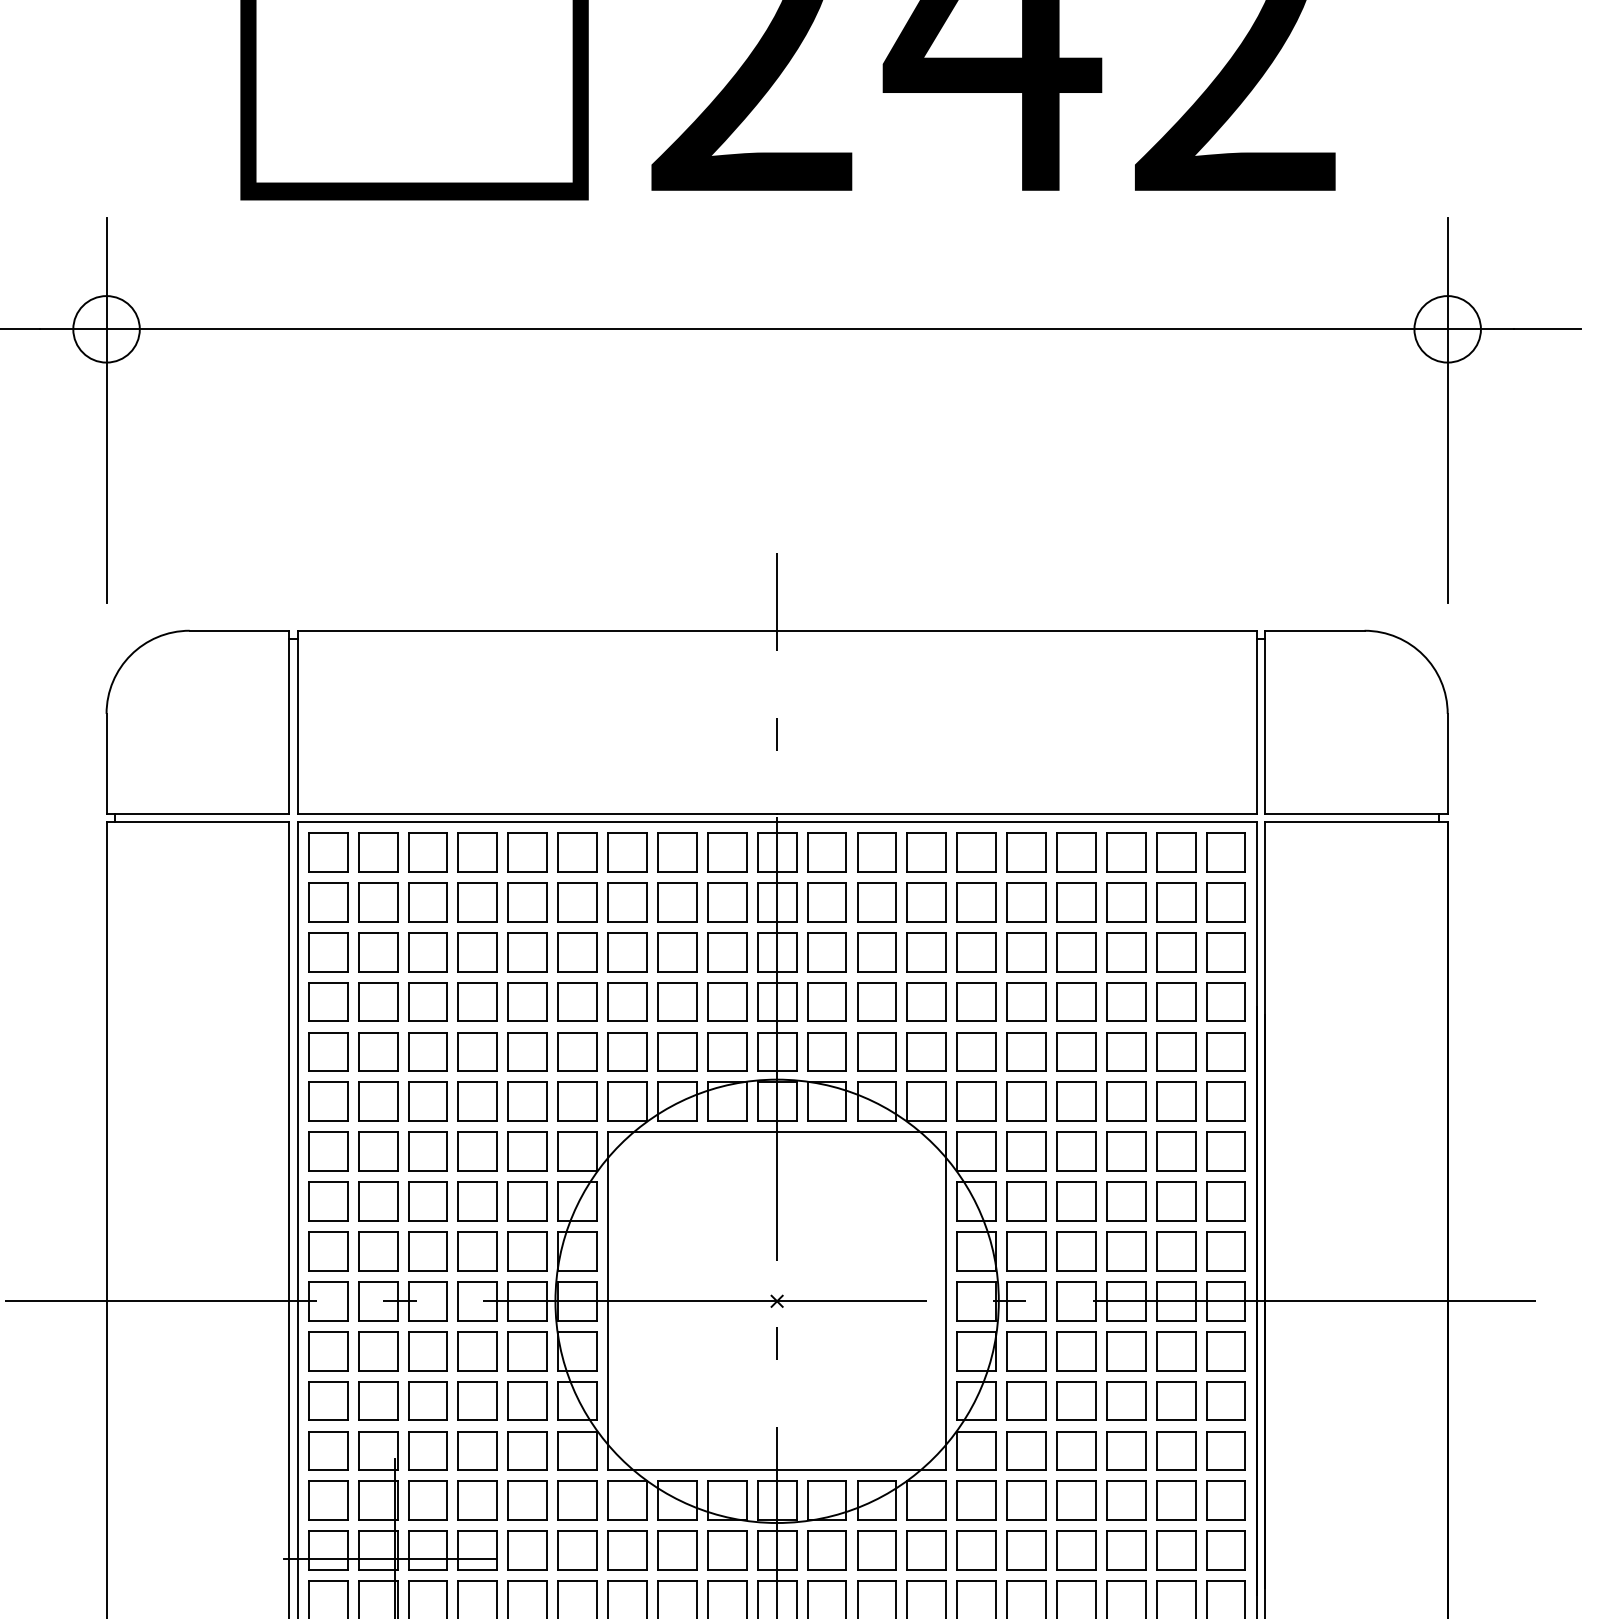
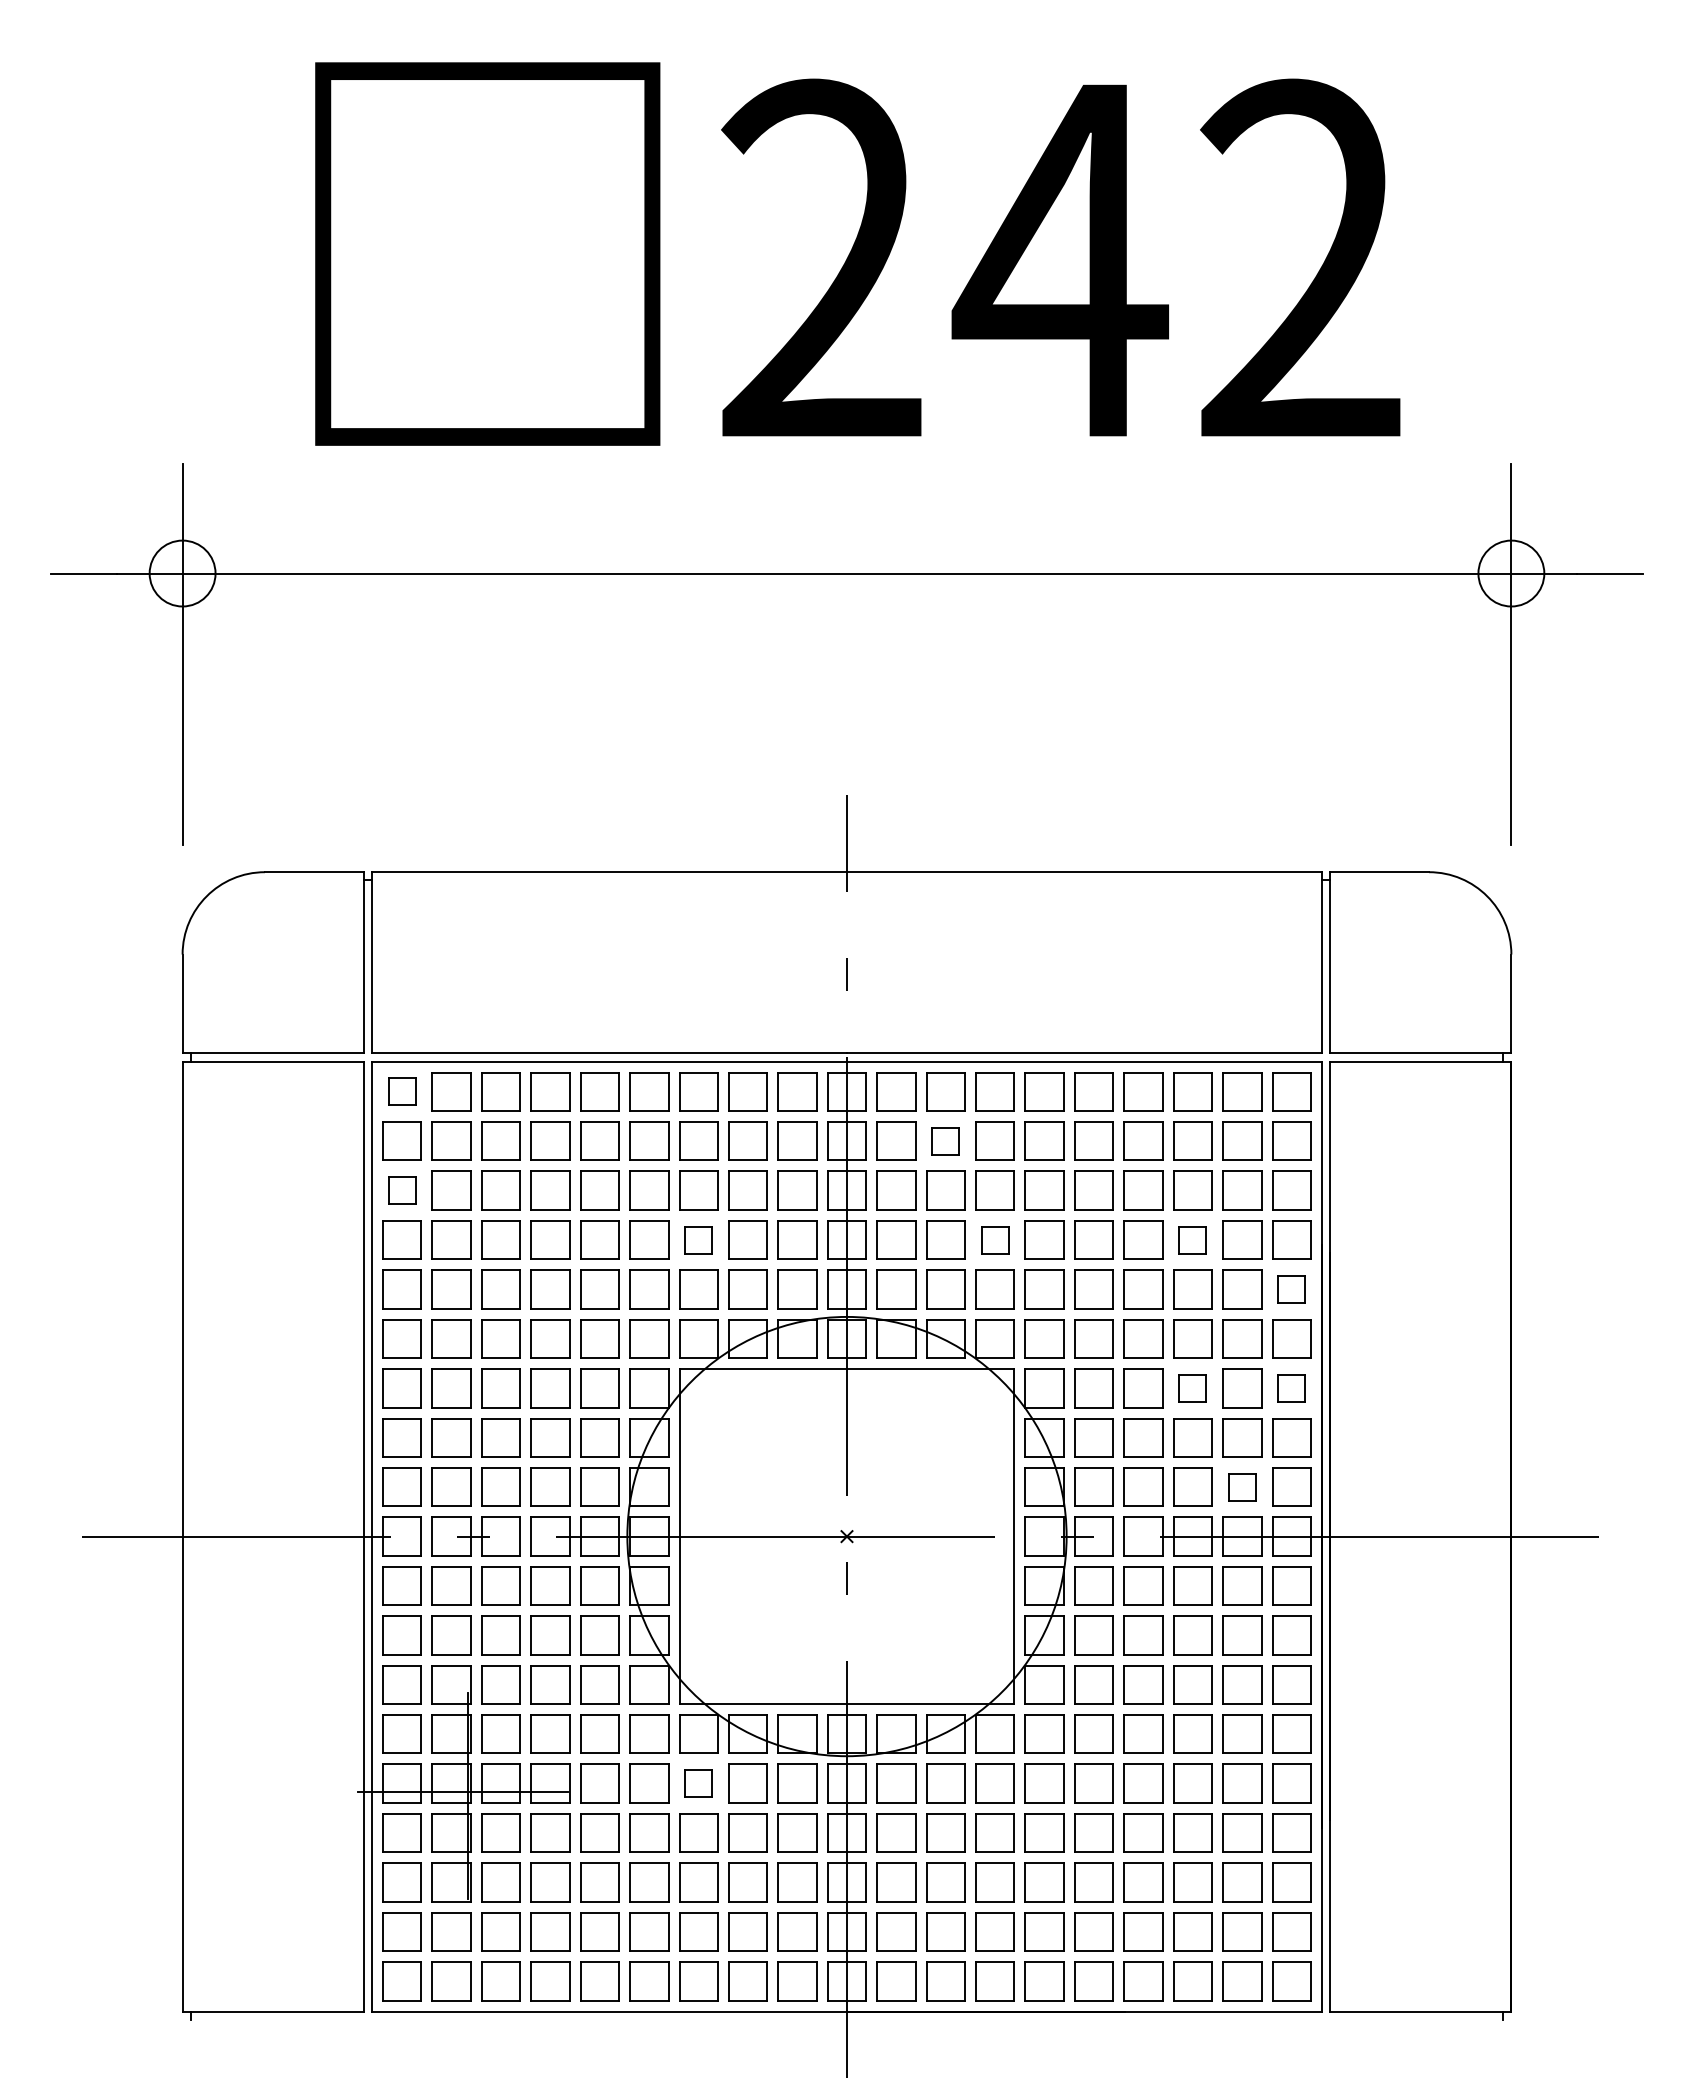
part: (327, 852) -> (401, 1091), size x0.7
part: (876, 901) -> (945, 1140), size x0.7
part: (327, 952) -> (401, 1190), size x0.7
part: (627, 1001) -> (698, 1239), size x0.7
part: (926, 1001) -> (994, 1239), size x0.7
part: (1125, 1001) -> (1192, 1239), size x0.7
part: (1225, 1051) -> (1291, 1289), size x0.7
part: (1125, 1151) -> (1192, 1388), size x0.7
part: (1225, 1151) -> (1291, 1388), size x0.7
part: (1176, 1250) -> (1242, 1486), size x0.7
part: (627, 1550) -> (698, 1783), size x0.7

